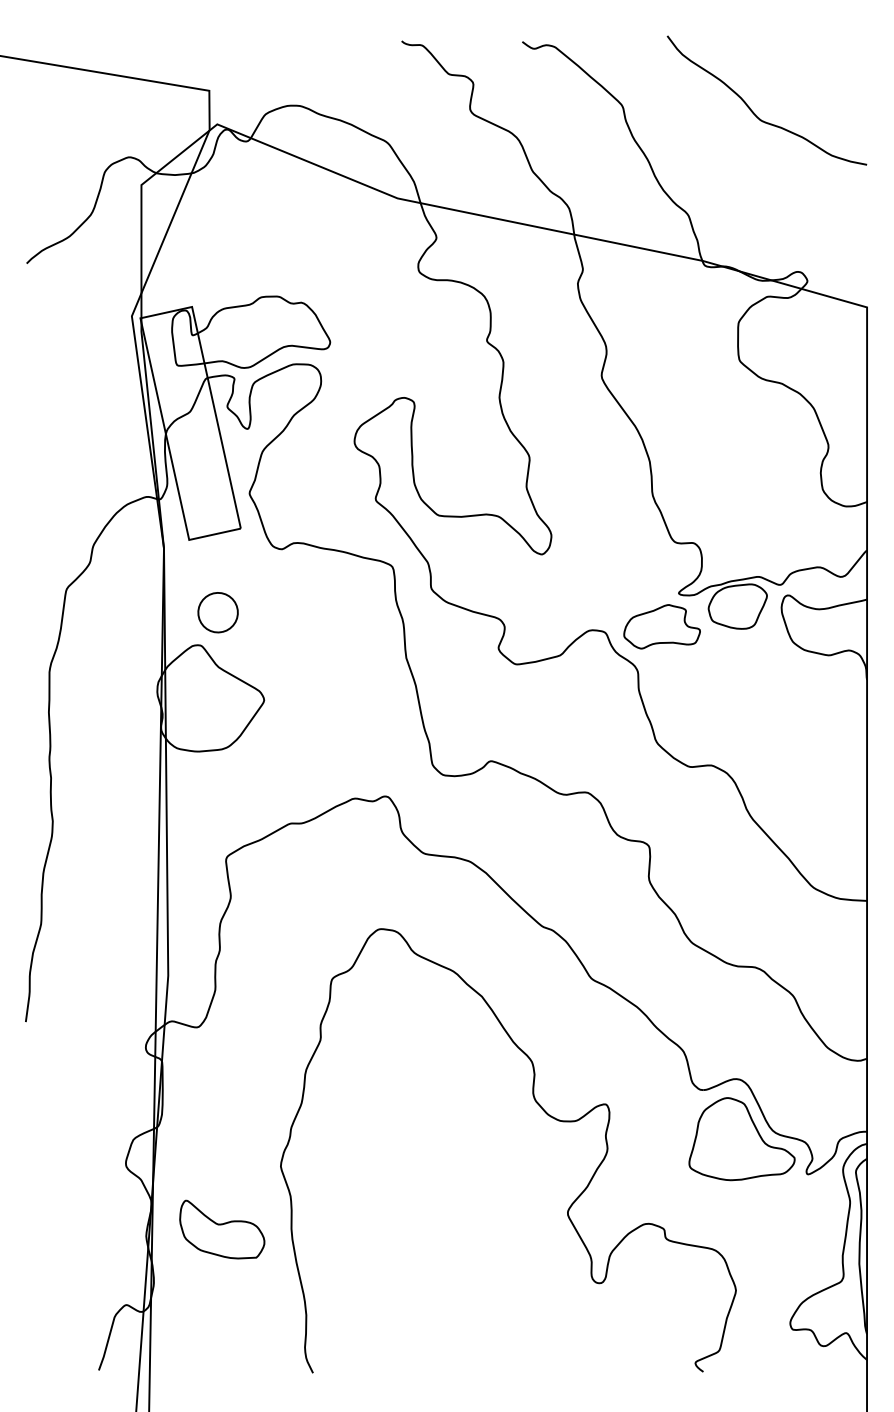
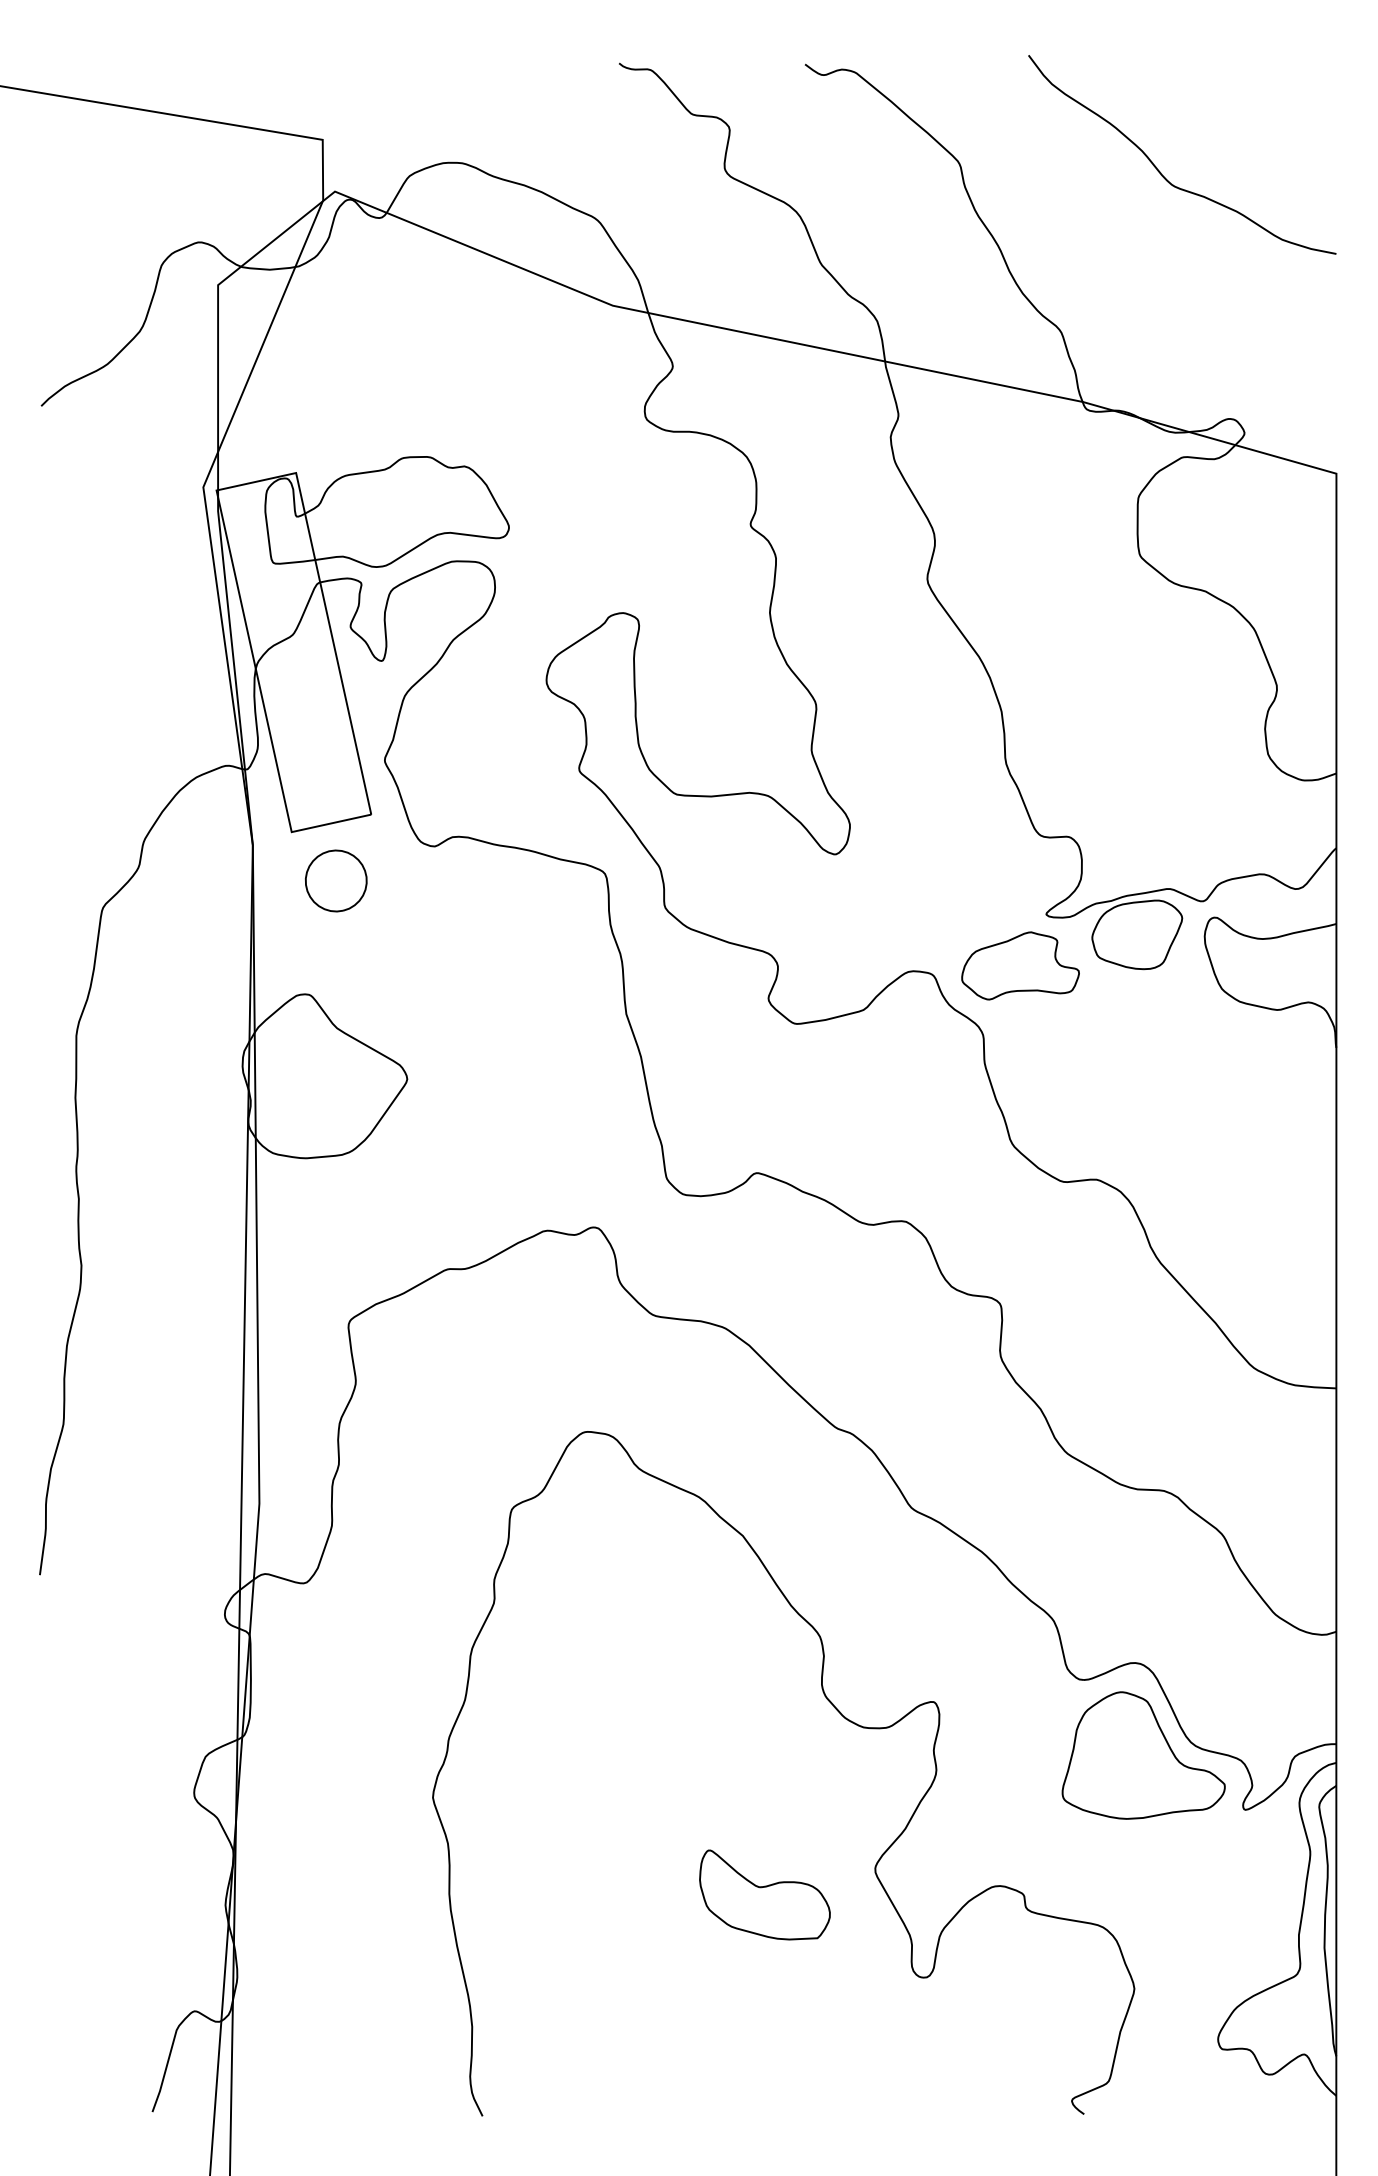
part: (217, 612) -> (335, 880), moved
part: (222, 1229) -> (765, 1894), moved

